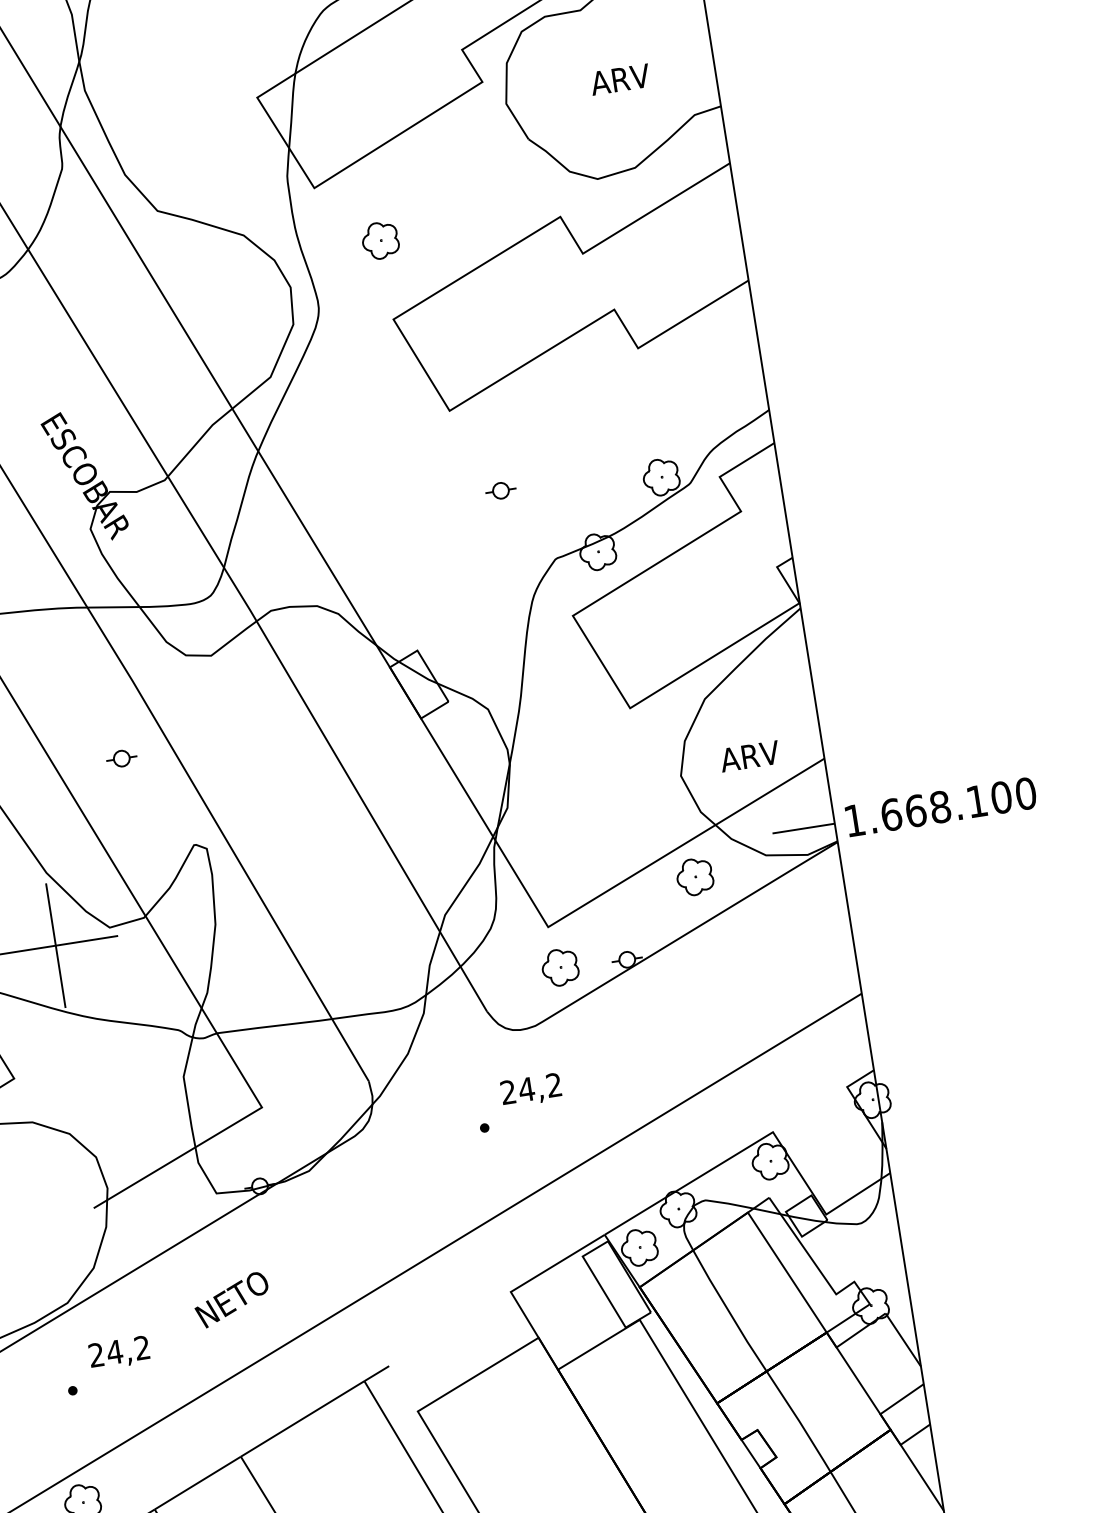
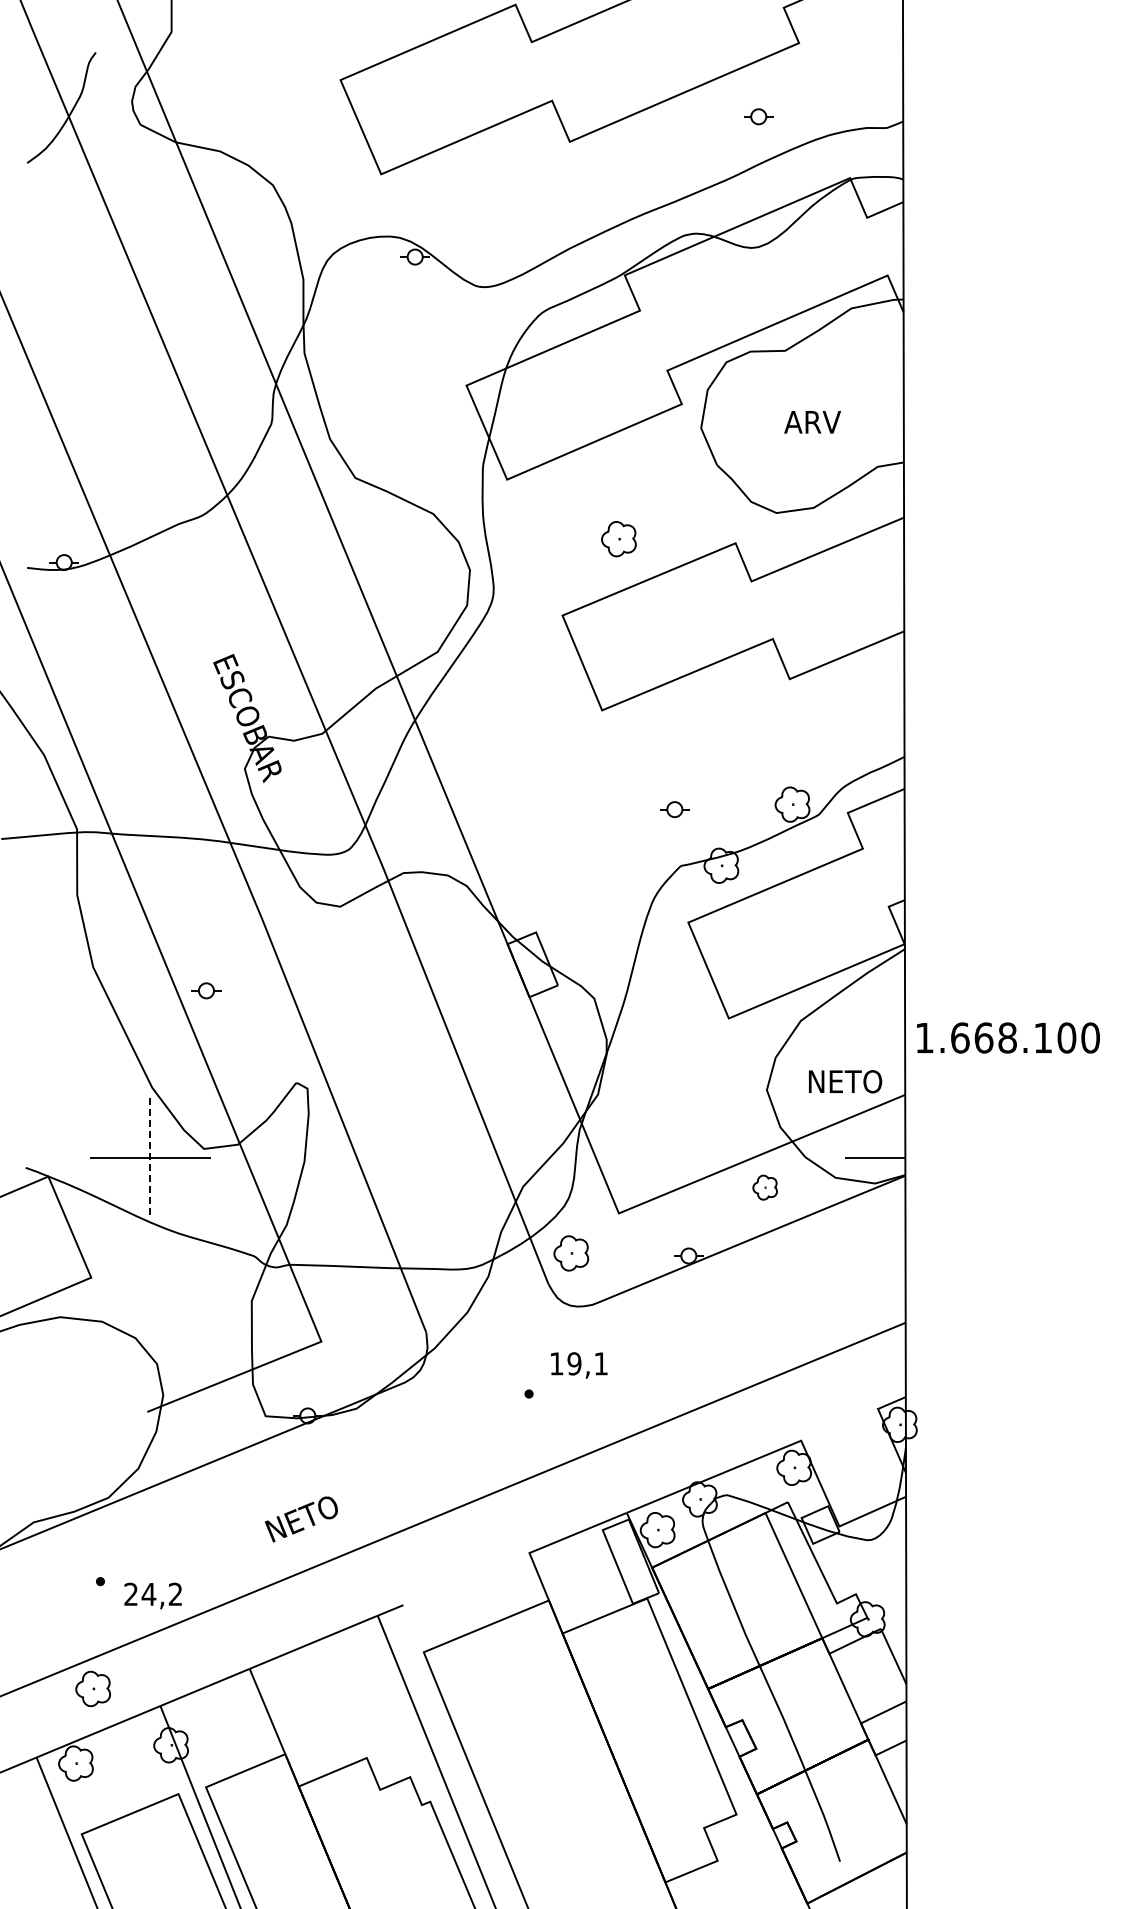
part: (380, 241) -> (618, 539), moved
part: (500, 490) -> (674, 809), moved
text: (759, 754) -> (844, 1081), ARV -> NETO
part: (121, 758) -> (206, 990), moved
text: (941, 806) -> (1008, 1037), moved
part: (694, 876) -> (764, 1187), size x0.7
line: (56, 946) -> (150, 1158), solid -> dashed
part: (560, 967) -> (571, 1253), moved
text: (530, 1088) -> (578, 1363), 24,2 -> 19,1
text: (232, 1300) -> (301, 1519), moved
text: (118, 1352) -> (152, 1595), moved

